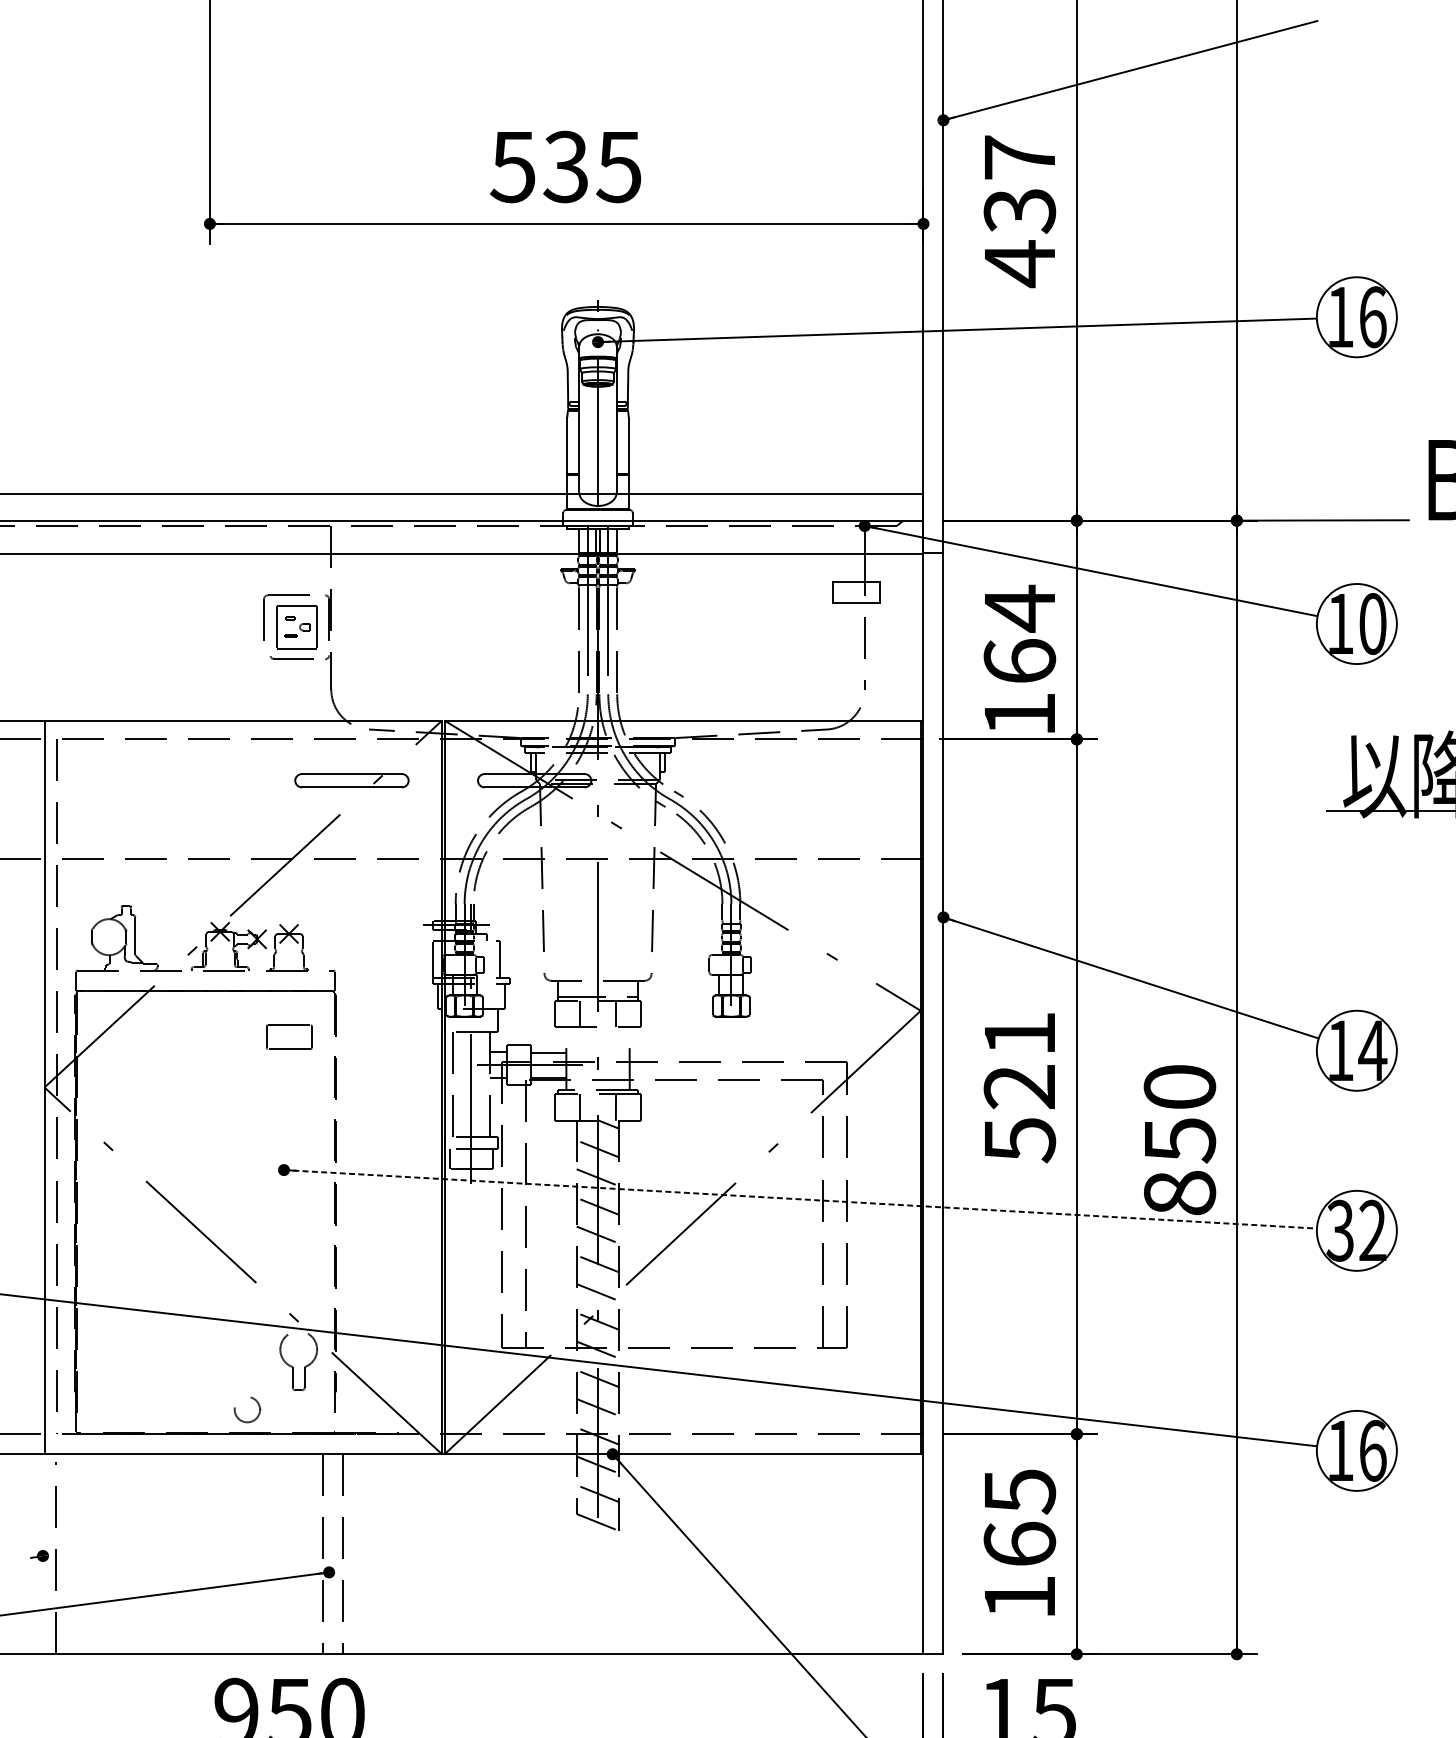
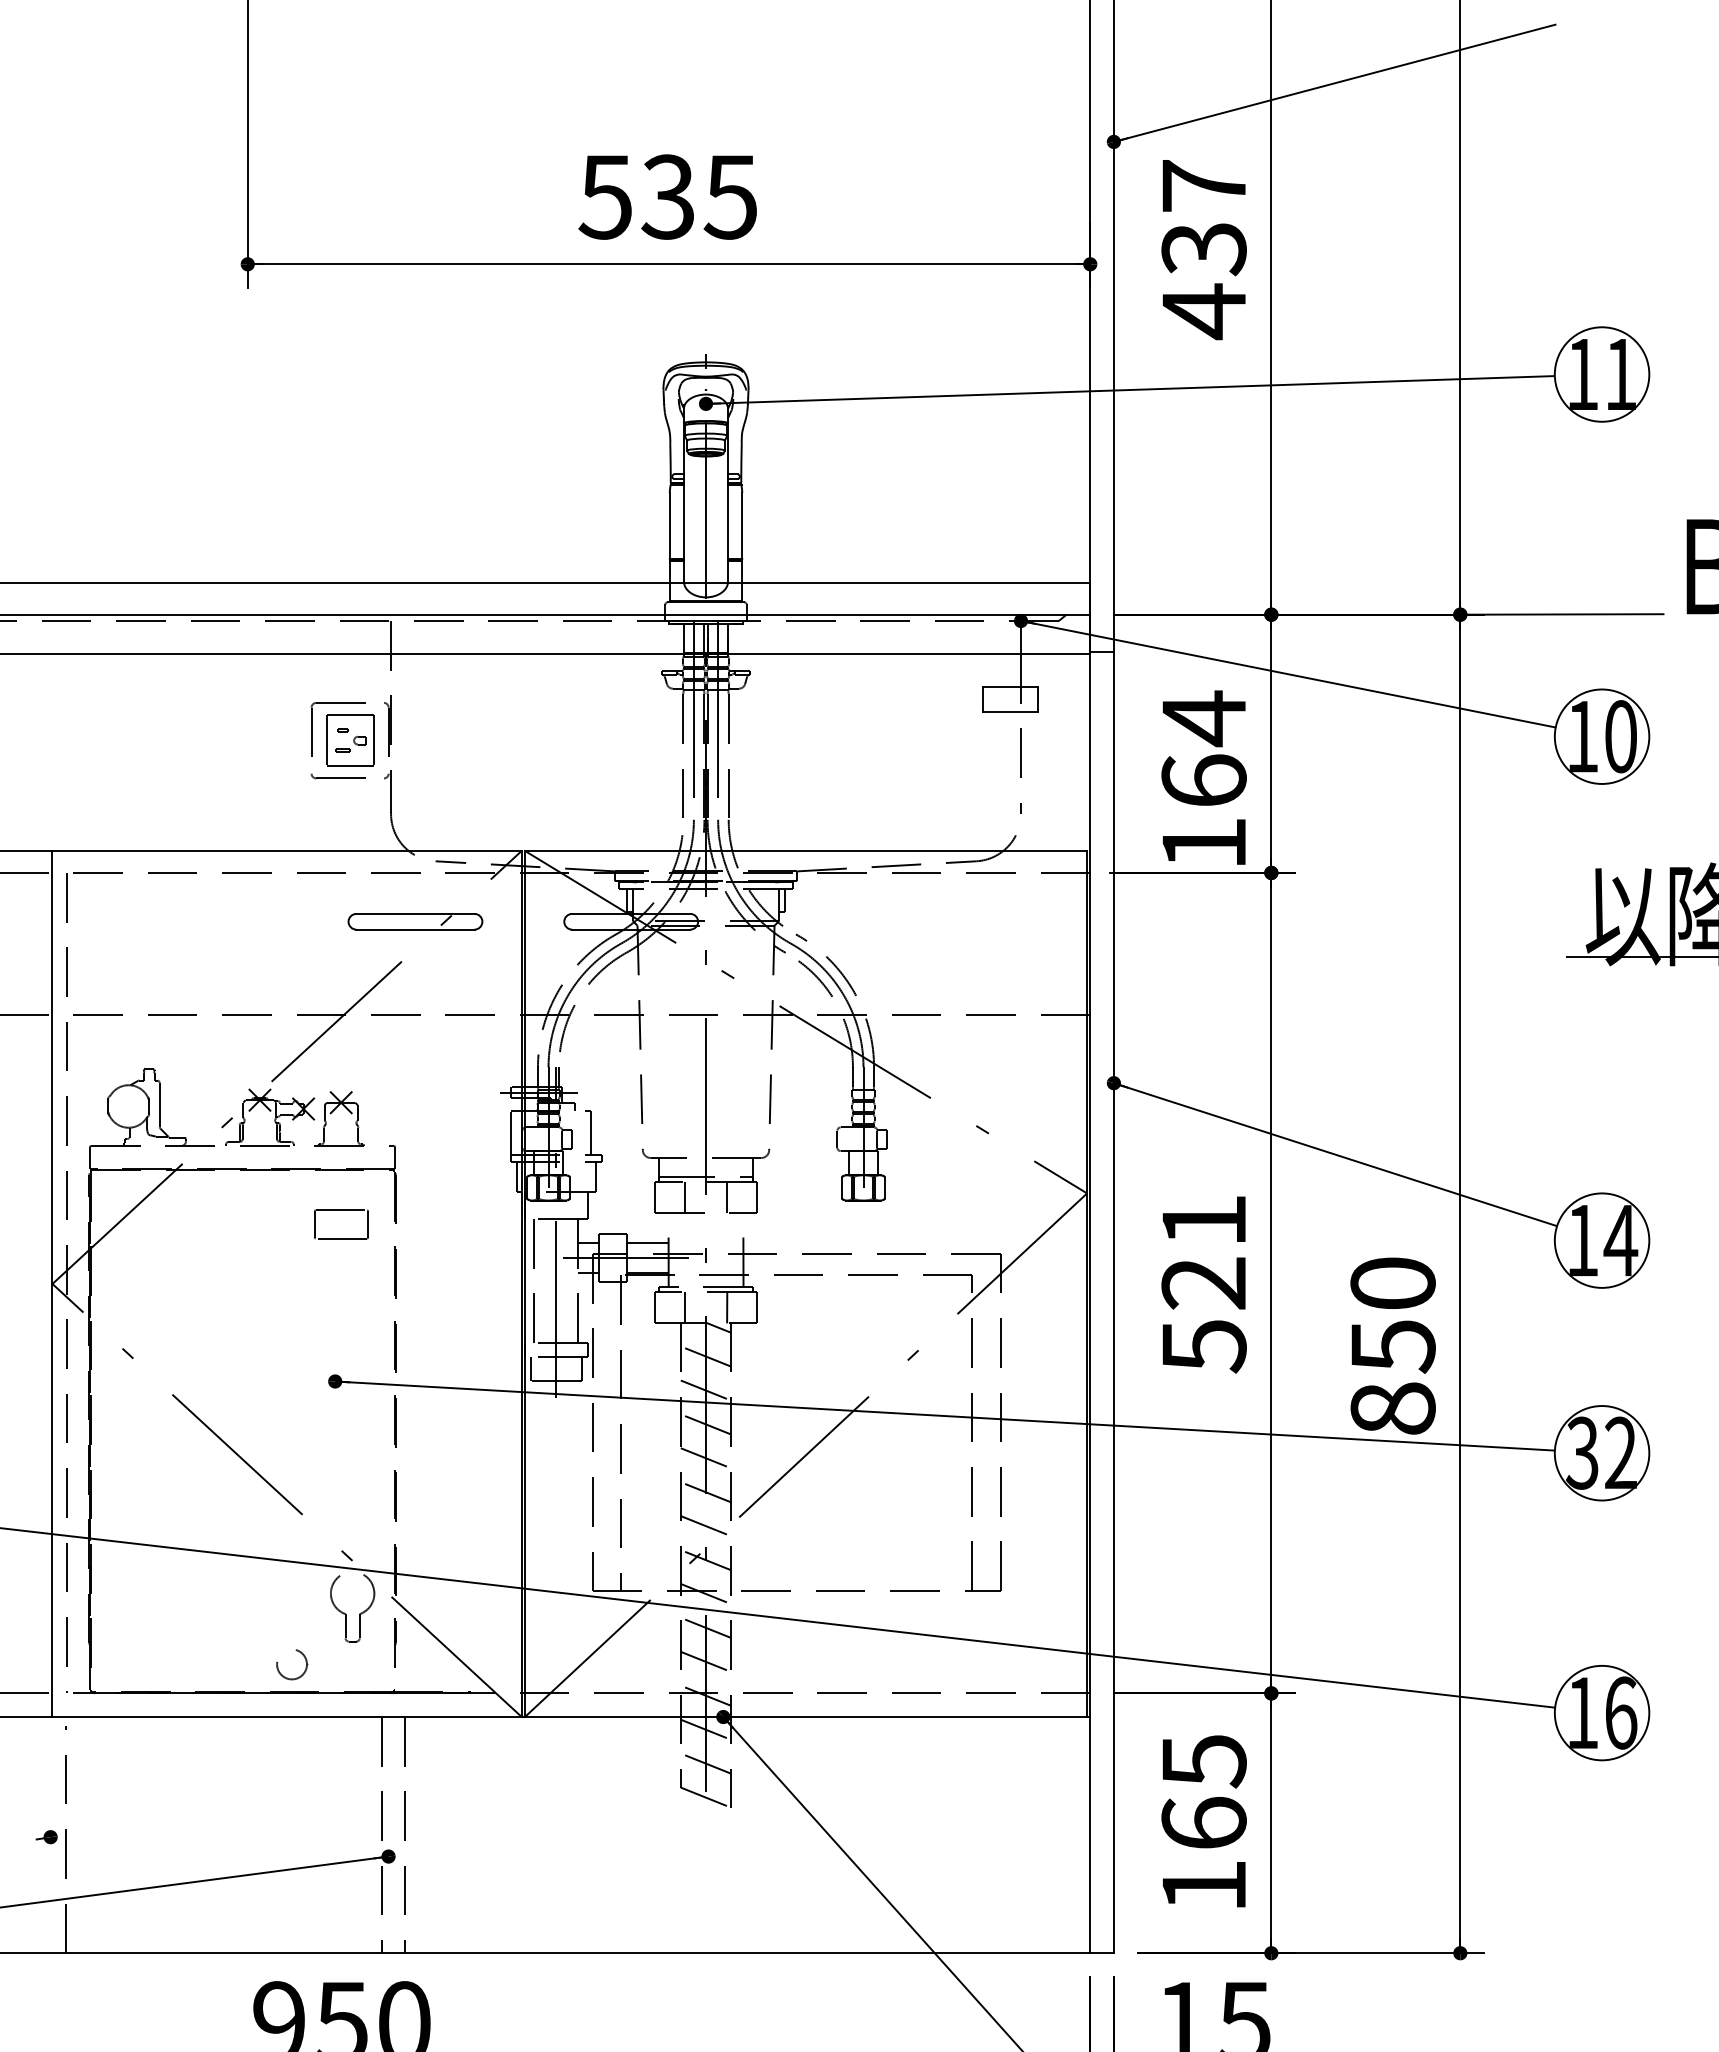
text: (1373, 317) -> (1621, 374), 16 -> 11
part: (285, 657) -> (337, 776), size x1.43
line: (800, 1199) -> (945, 1416), dashed -> solid

